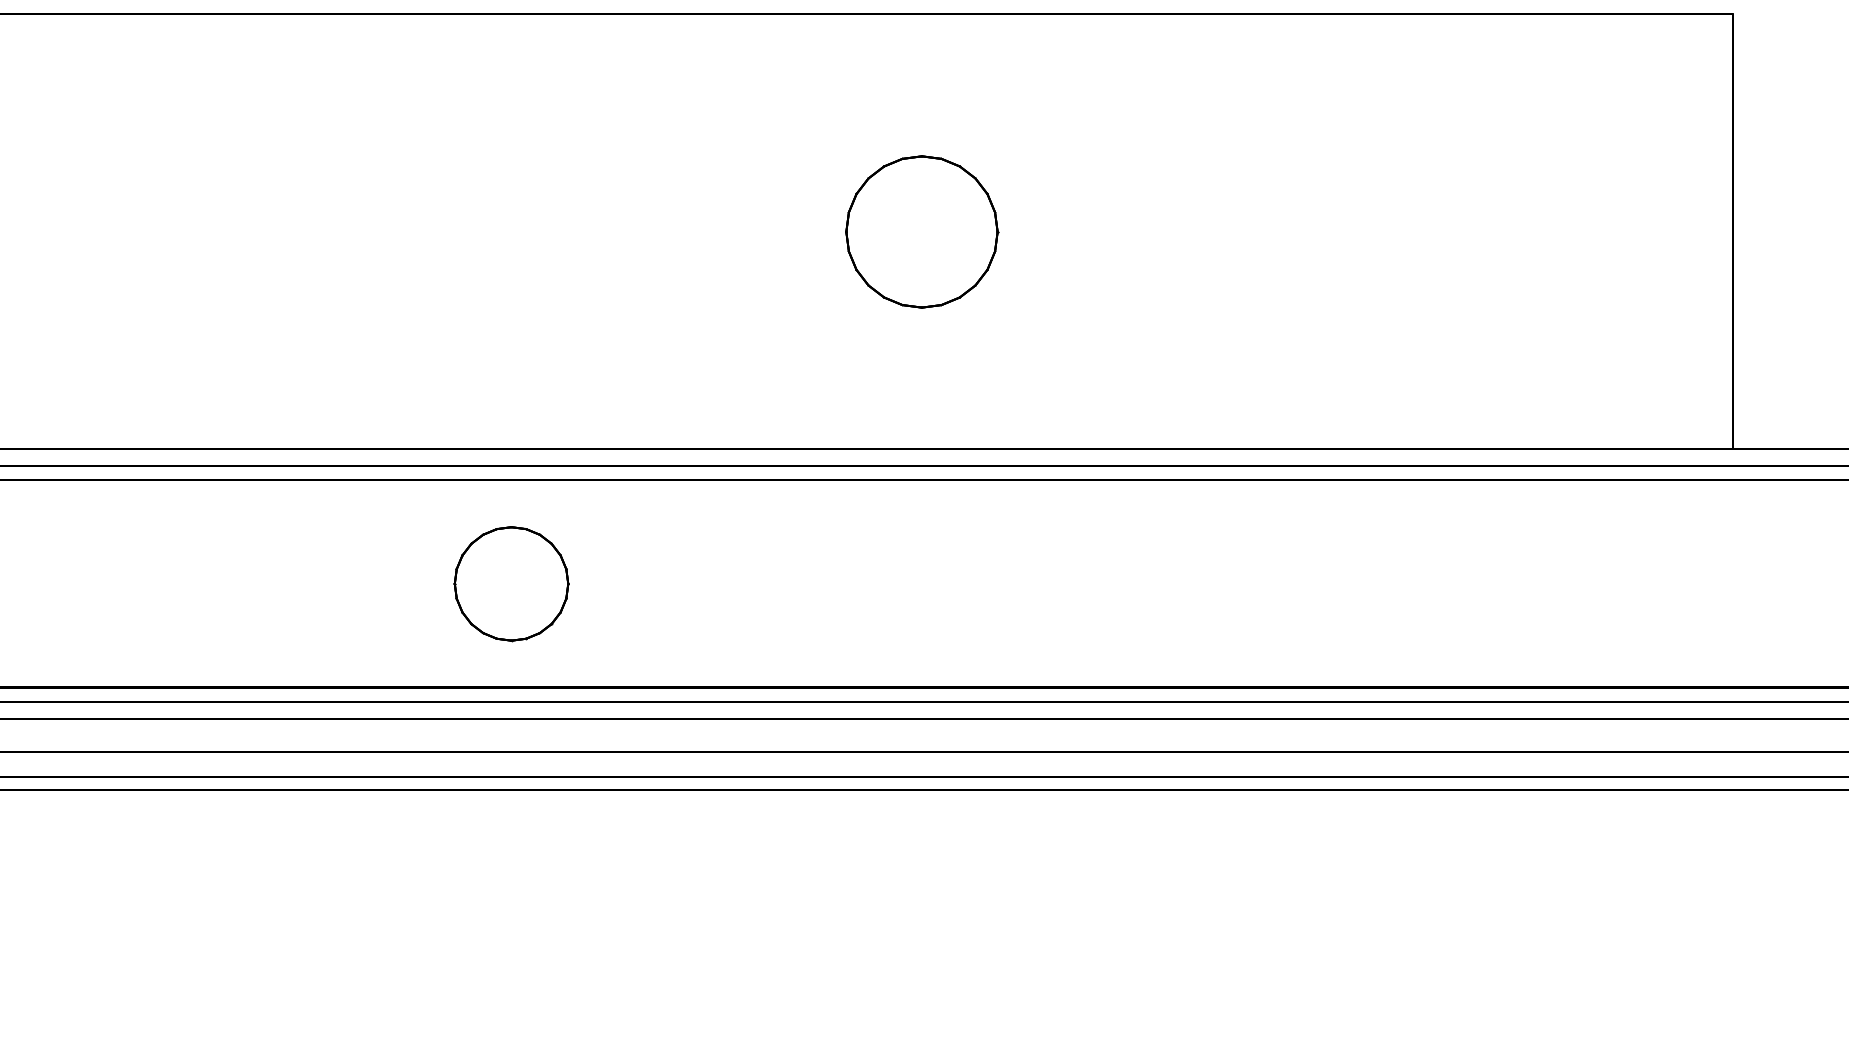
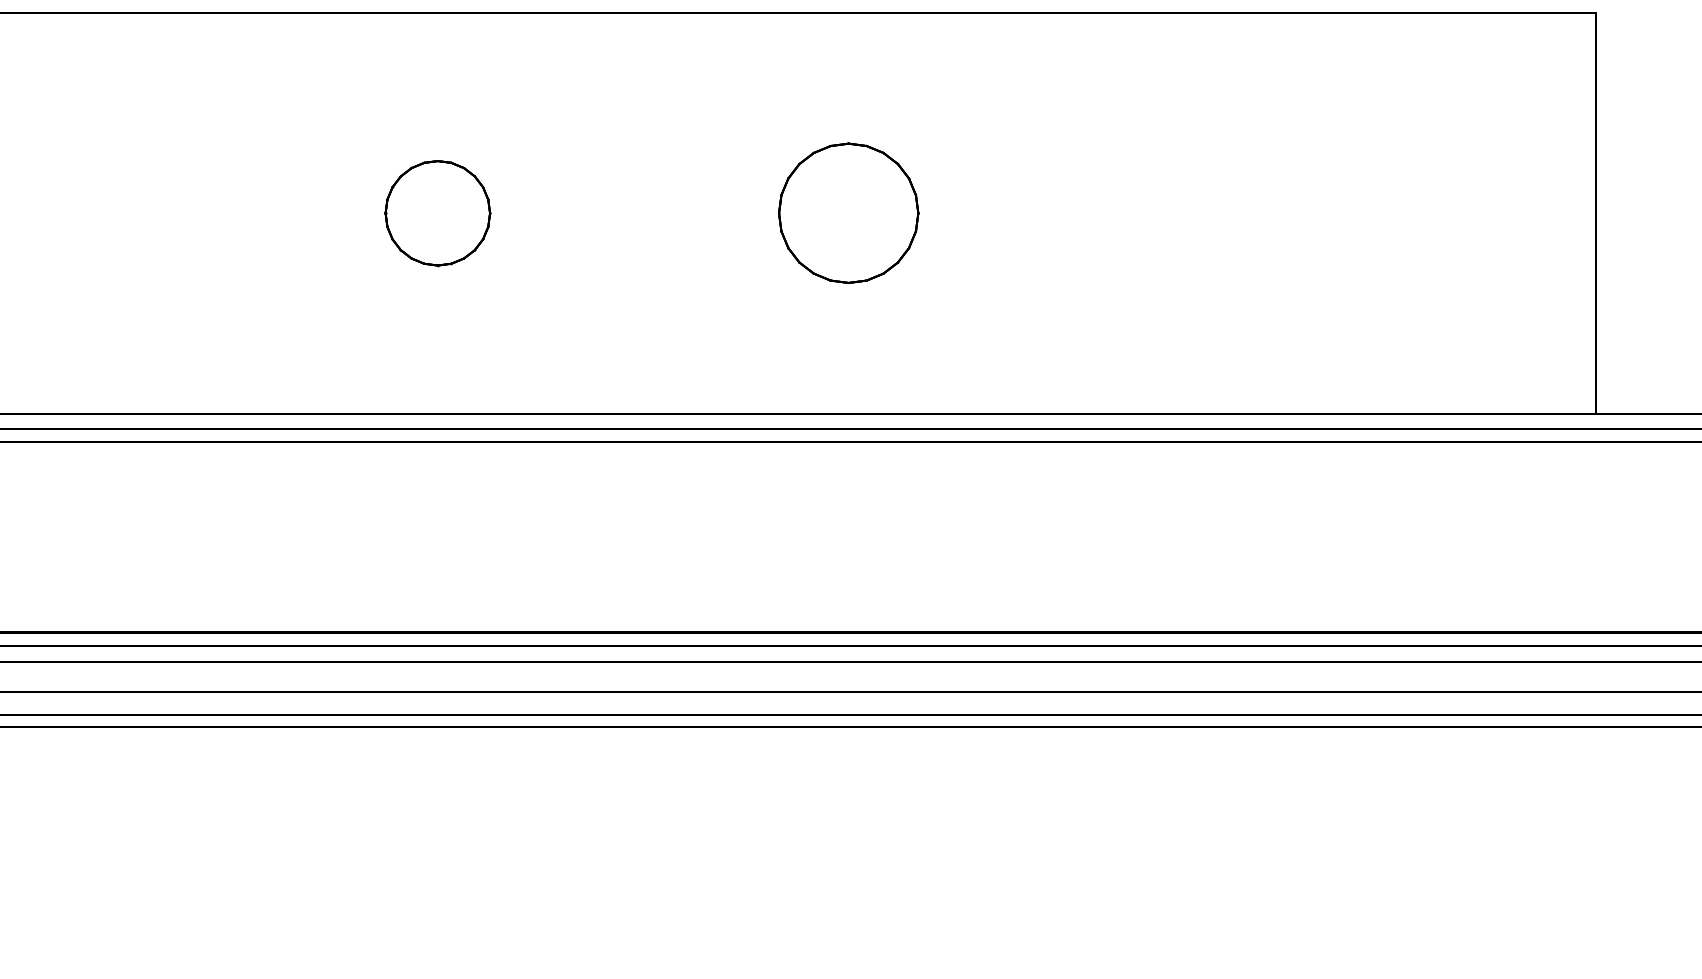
part: (511, 584) -> (437, 213), moved

